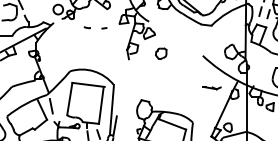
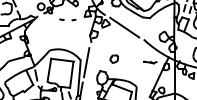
line: (175, 38) -> (124, 27), added
part: (160, 52) -> (113, 58), moved
line: (122, 88) -> (86, 62), added

